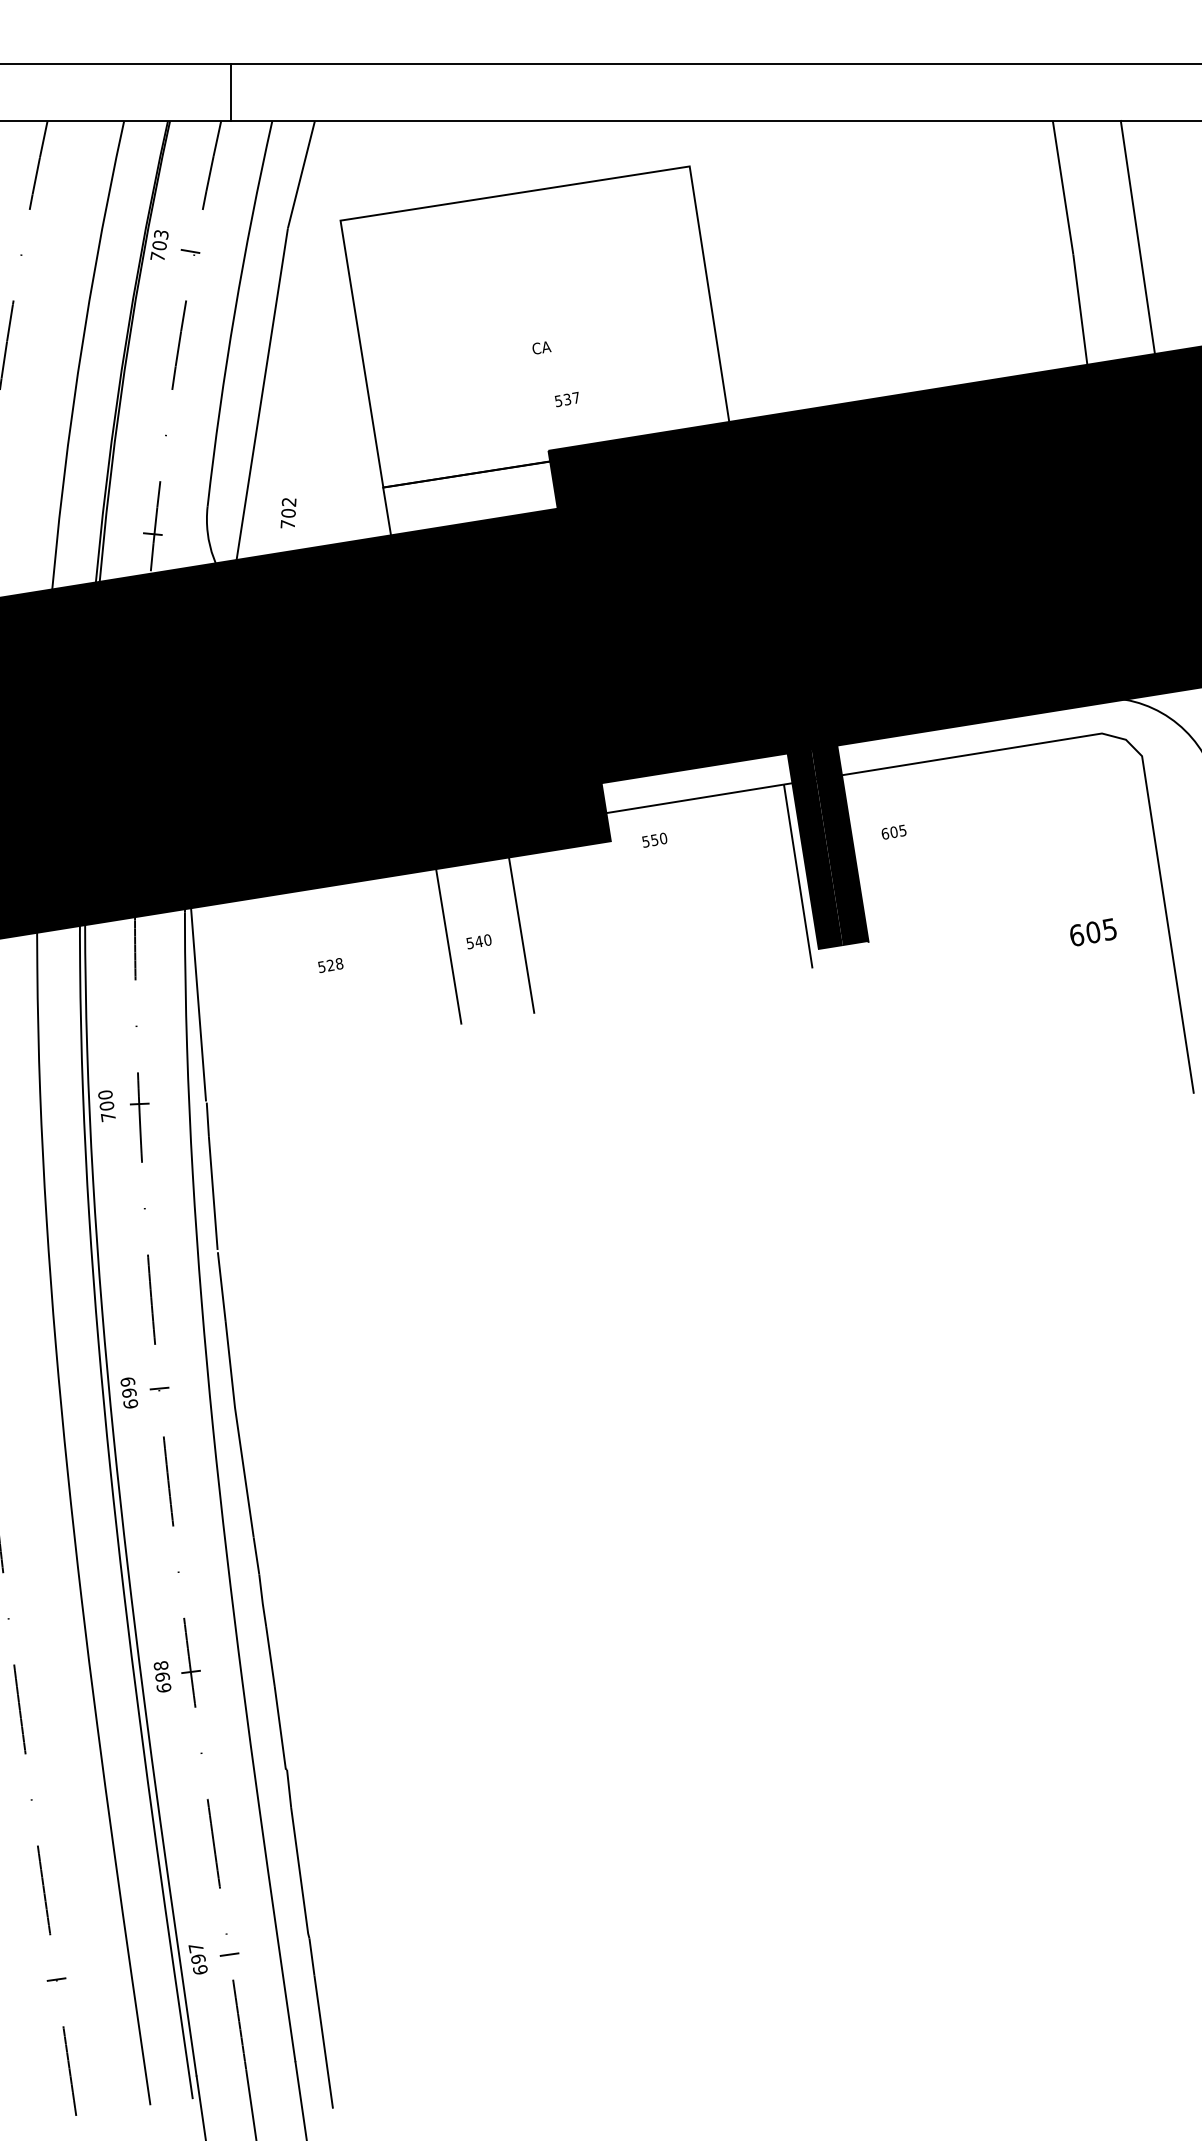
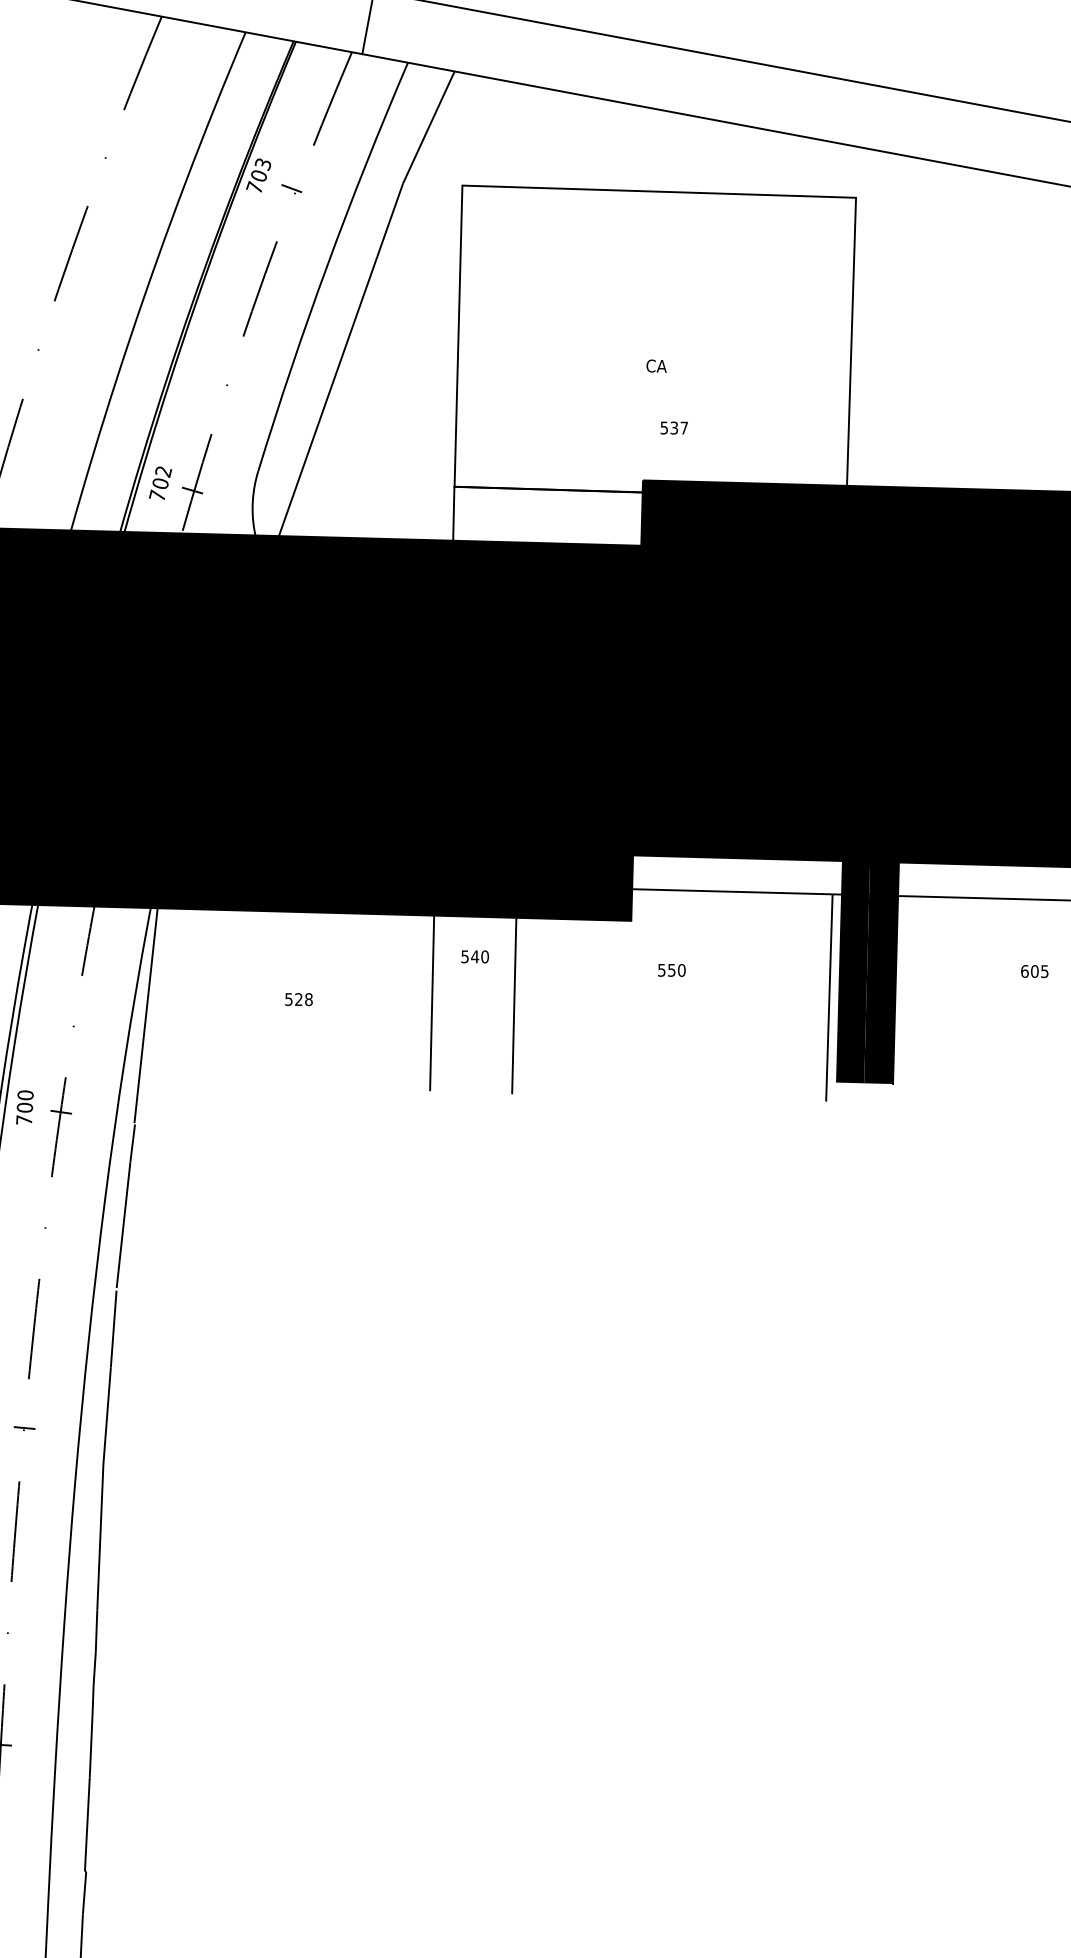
text: (288, 513) -> (160, 483), moved
text: (893, 831) -> (1034, 970), moved
text: (654, 839) -> (671, 969), moved
text: (478, 941) -> (474, 956), moved

